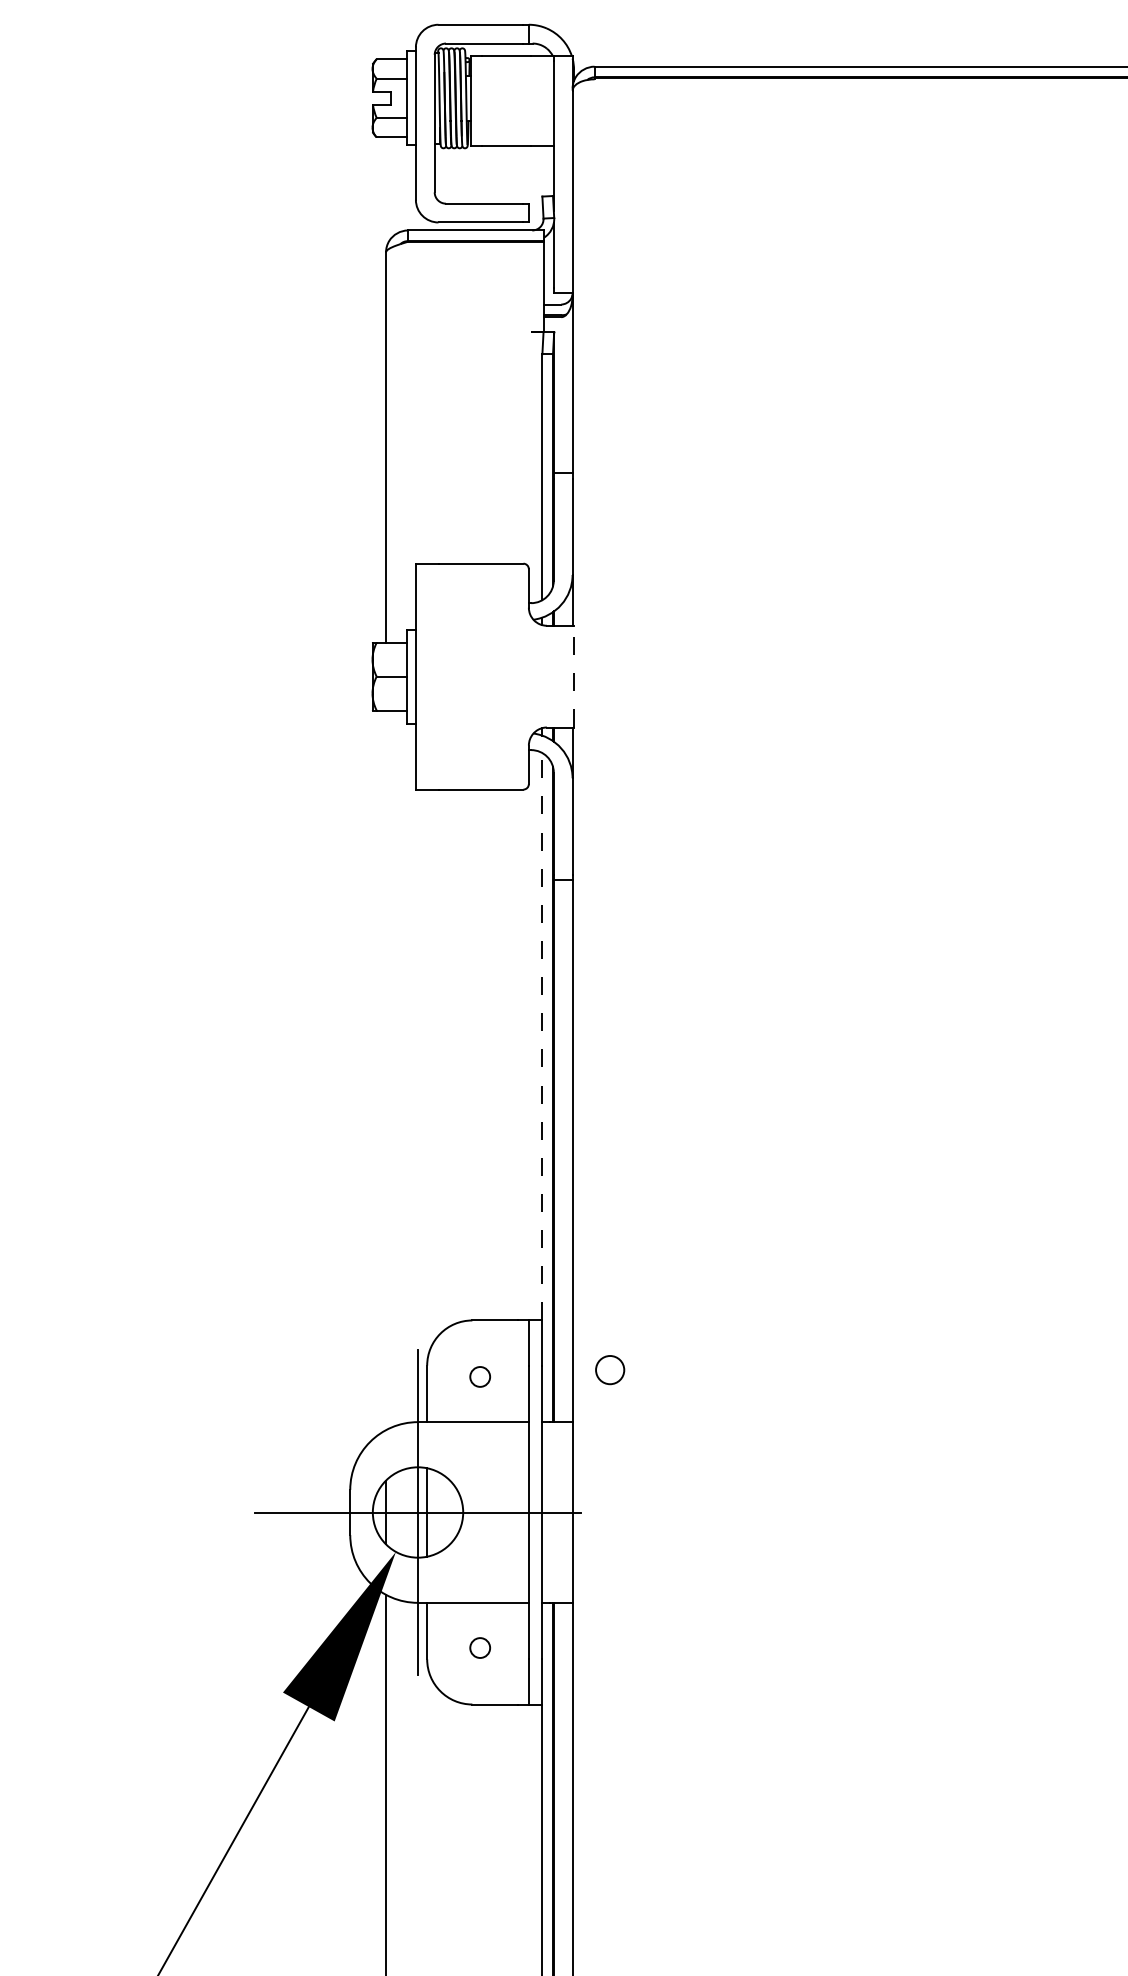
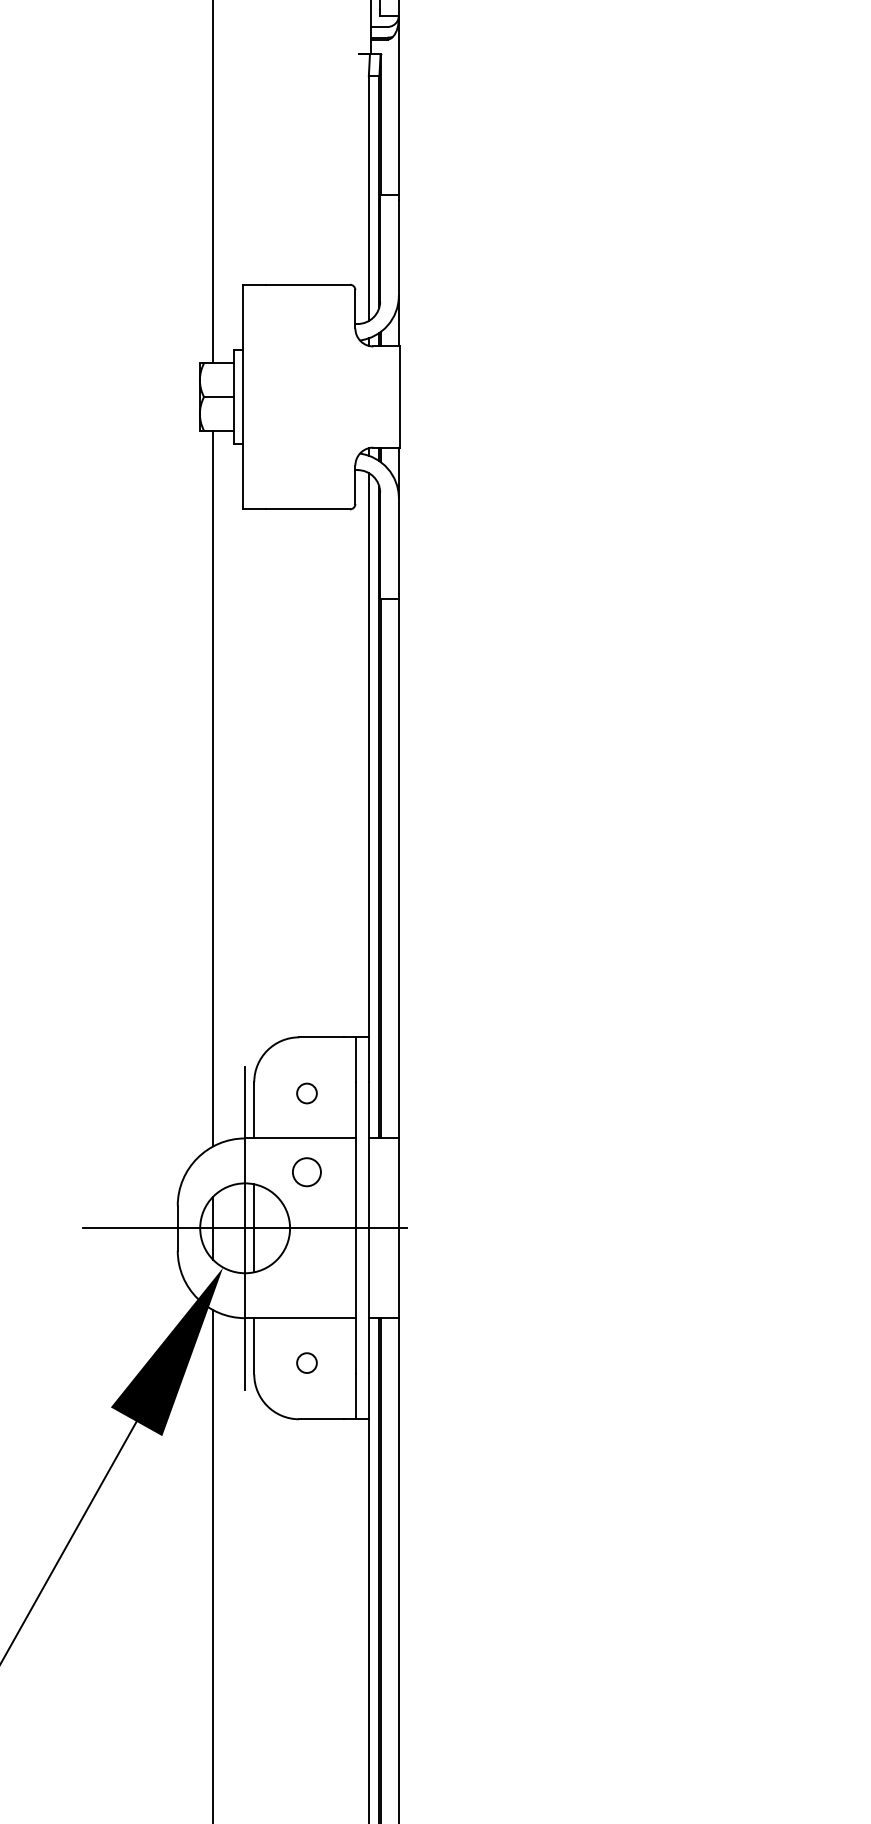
line: (574, 676) -> (400, 396), dashed -> solid
line: (542, 1036) -> (368, 754), dashed -> solid
line: (386, 1070) -> (213, 788), added
circle: (610, 1370) -> (307, 1172), moved

